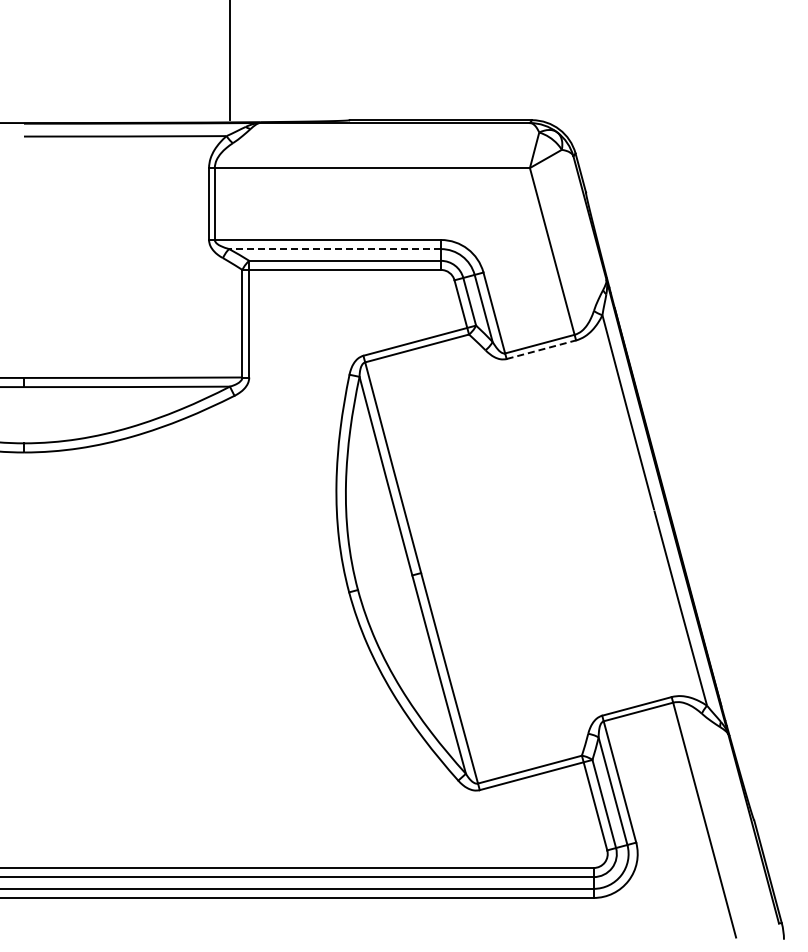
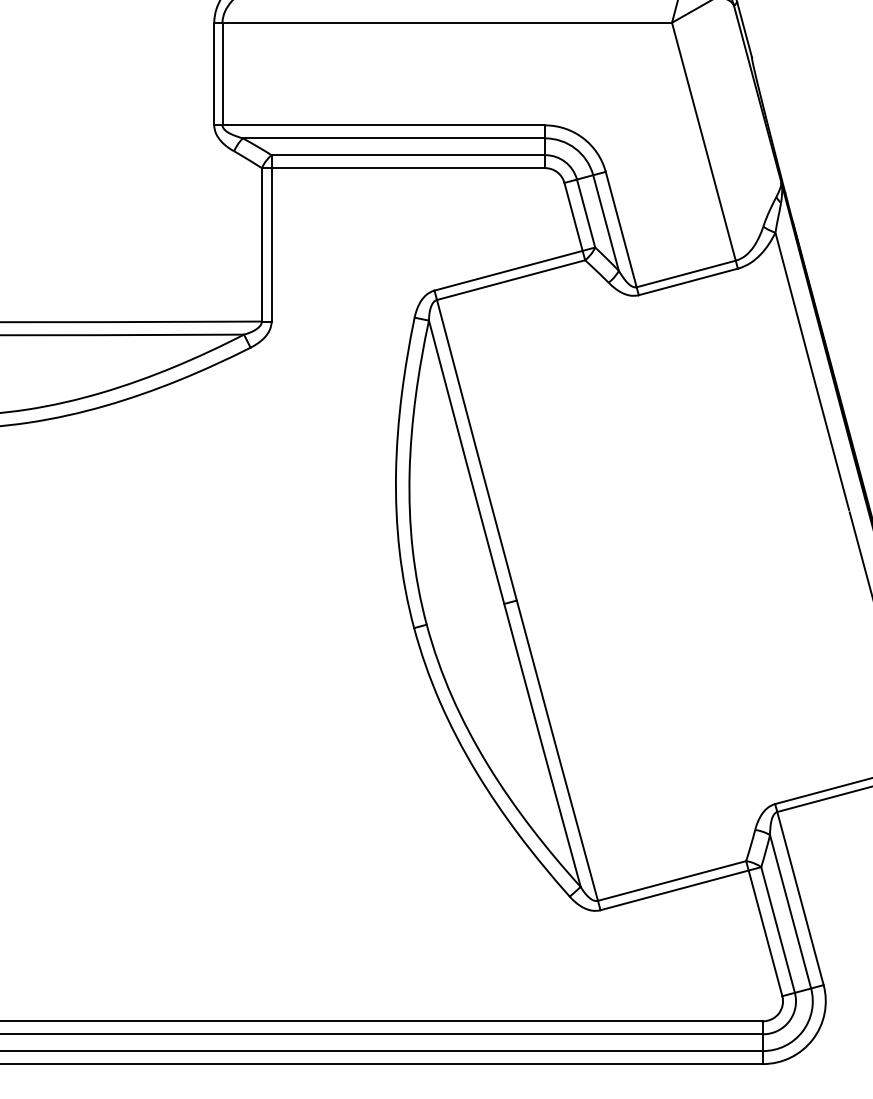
line: (335, 249) -> (394, 138), dashed -> solid
line: (541, 349) -> (688, 281), dashed -> solid

